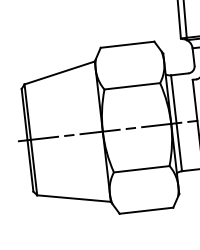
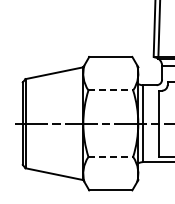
line: (133, 86) -> (111, 90), solid -> dashed
line: (142, 169) -> (111, 157), solid -> dashed

